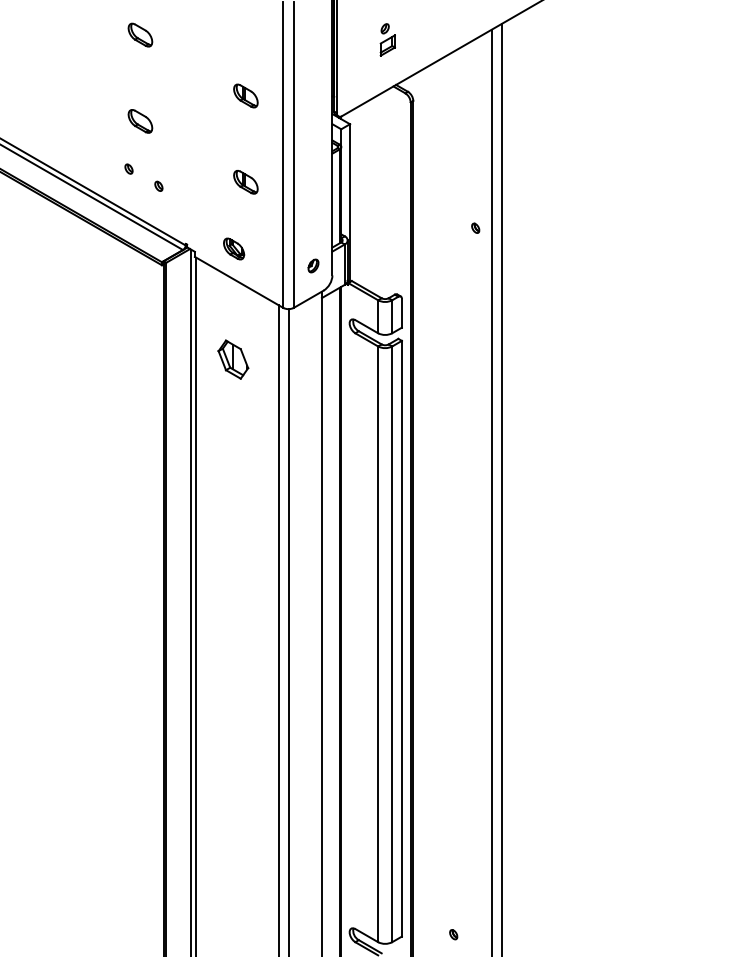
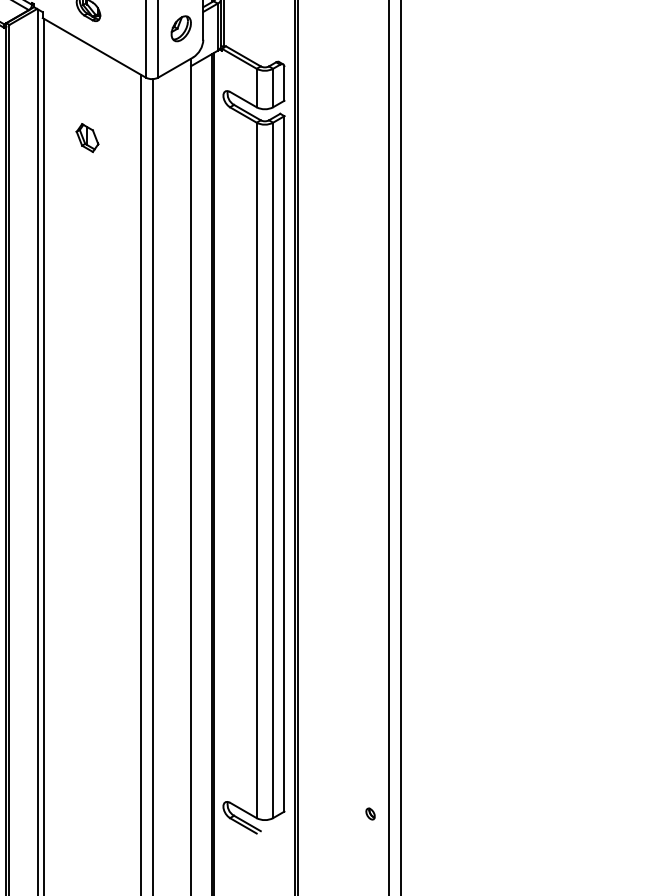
part: (313, 265) -> (181, 28), size x1.67
part: (232, 359) -> (86, 137), size x0.62
part: (453, 934) -> (370, 813), moved

